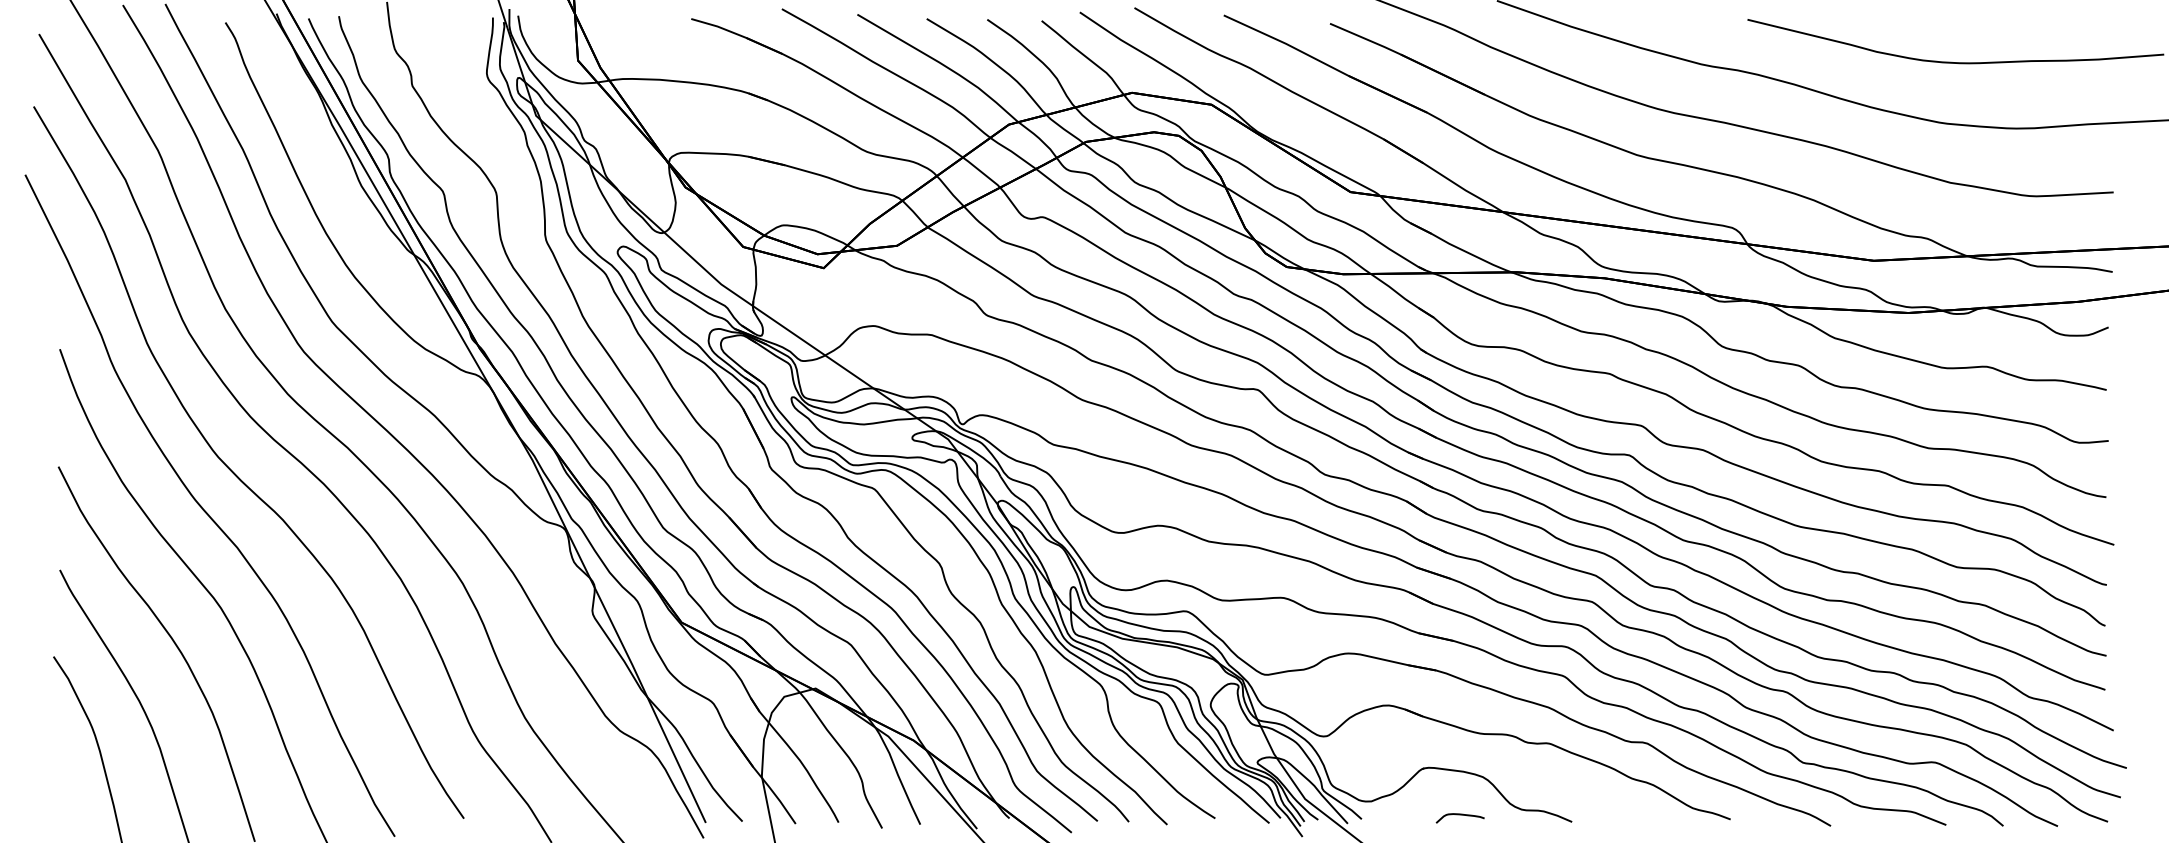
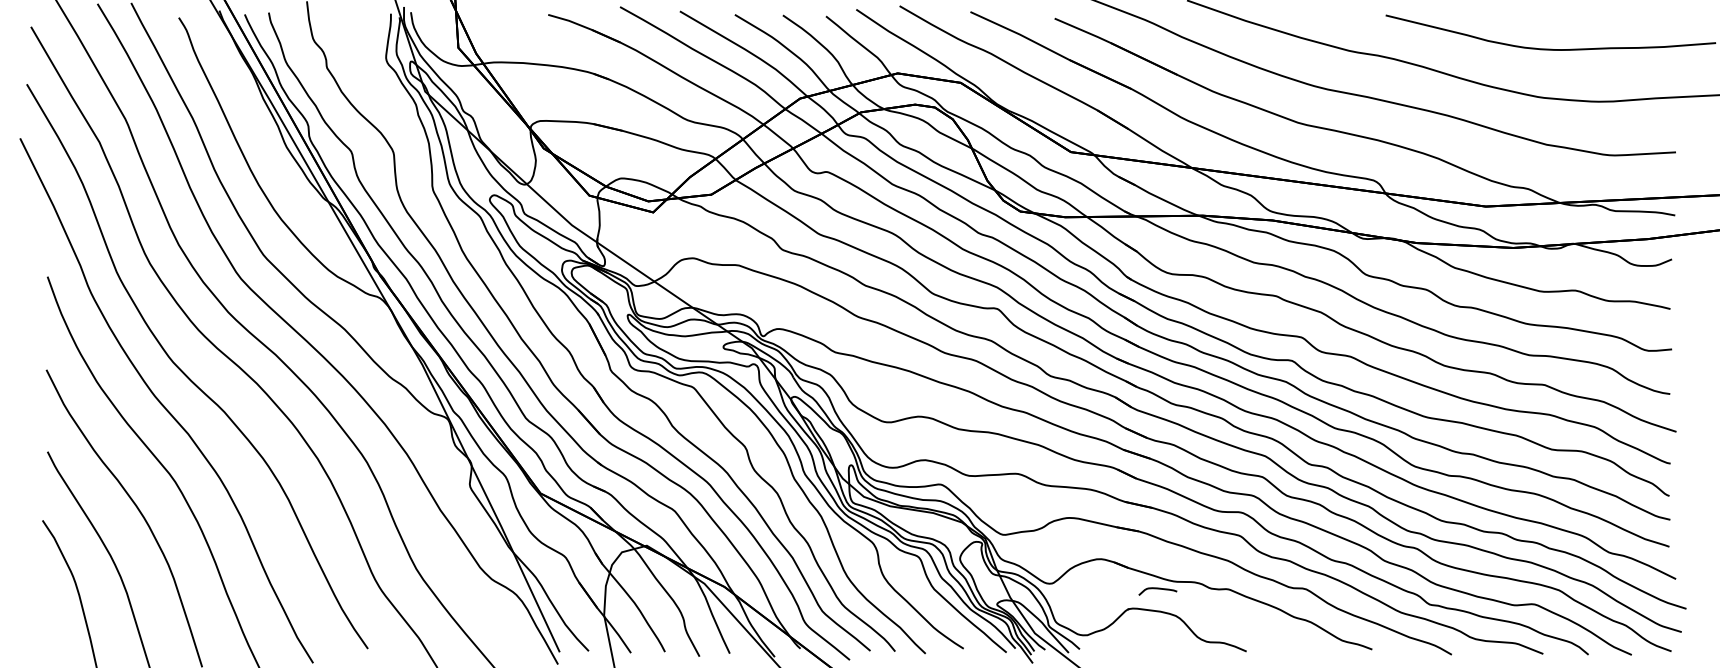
curve: (1459, 815) -> (1157, 589), moved

